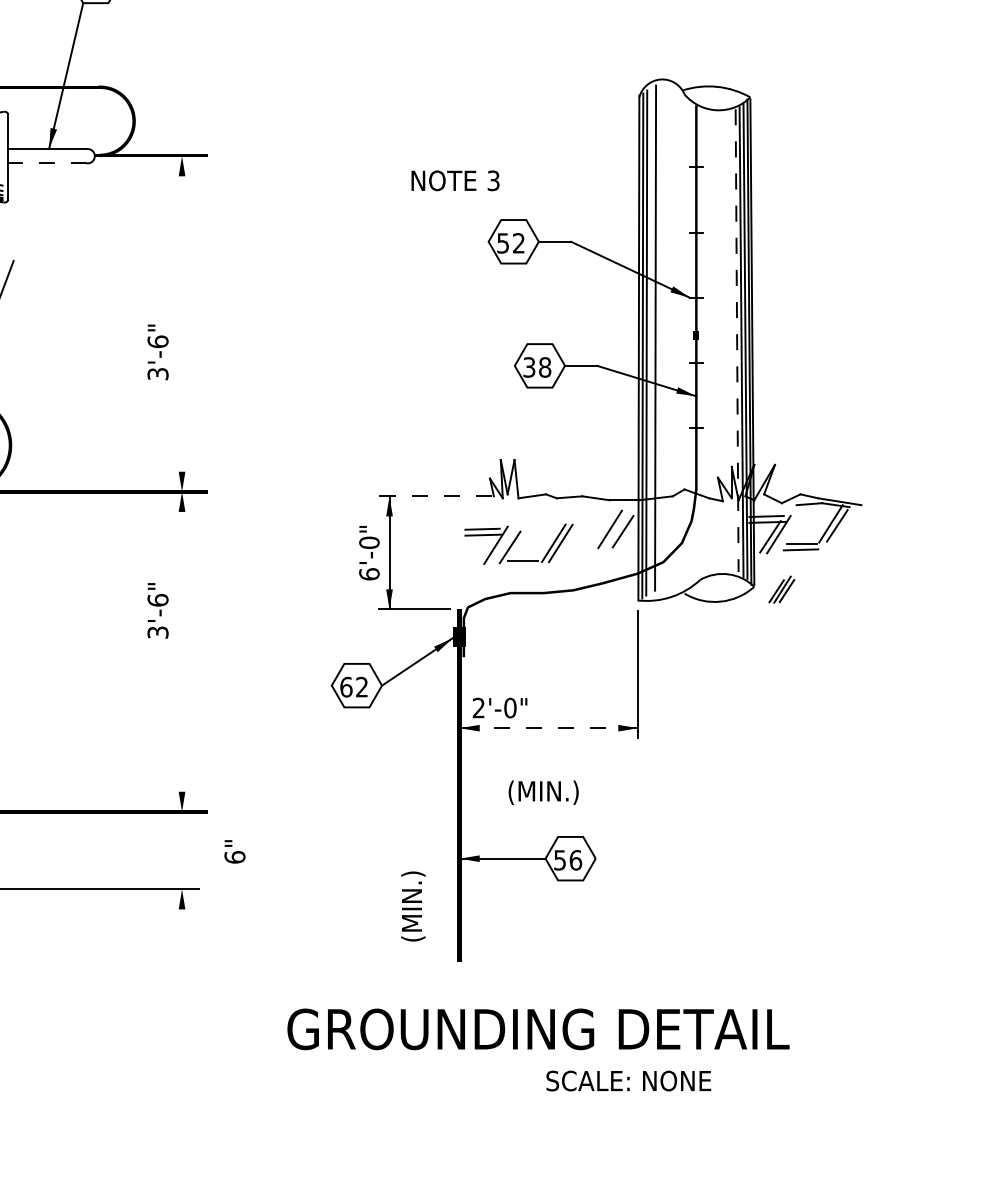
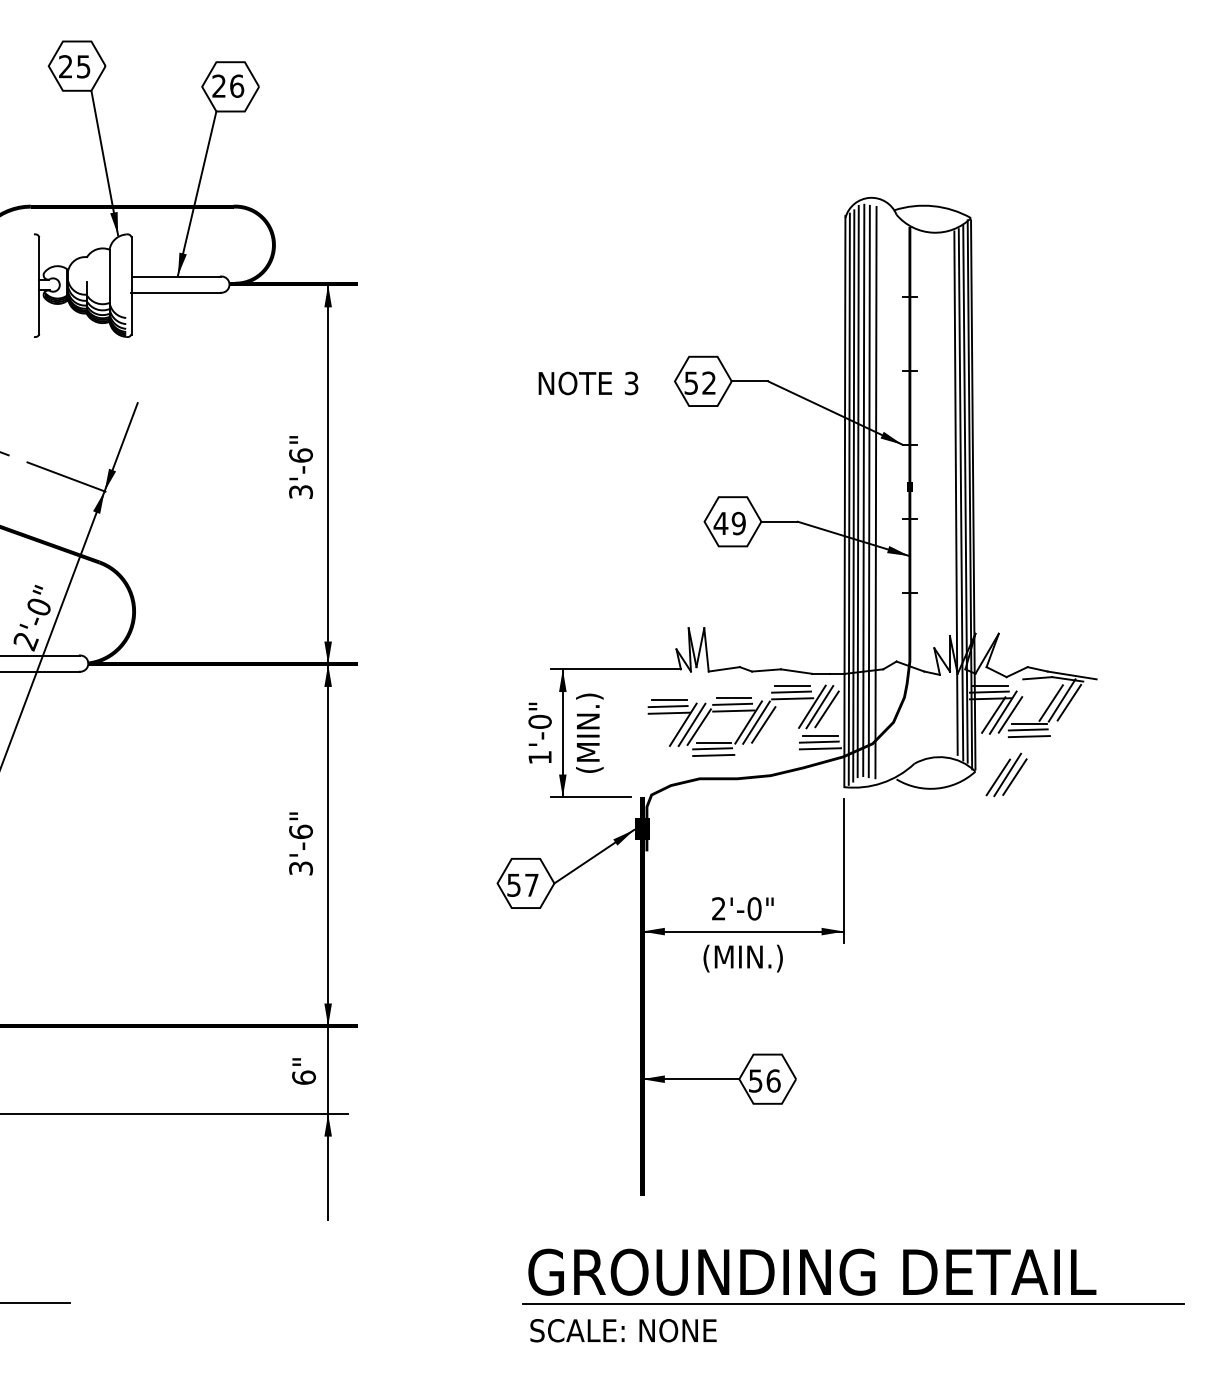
line: (47, 163) -> (176, 292), dashed -> solid
text: (455, 180) -> (588, 383), moved
line: (650, 339) -> (857, 491), added
line: (659, 339) -> (868, 491), added
line: (665, 339) -> (875, 492), added
line: (737, 340) -> (956, 493), dashed -> solid
text: (157, 352) -> (300, 467), moved
text: (536, 367) -> (729, 523), 38 -> 49
line: (436, 496) -> (616, 669), dashed -> solid
line: (592, 511) -> (792, 686), added
line: (767, 511) -> (990, 686), added
line: (591, 515) -> (791, 691), added
line: (540, 522) -> (733, 698), added
line: (592, 522) -> (792, 698), added
line: (483, 523) -> (669, 700), added
line: (820, 525) -> (1050, 702), added
line: (539, 526) -> (732, 703), added
line: (616, 530) -> (819, 707), added
line: (540, 532) -> (733, 710), added
line: (785, 536) -> (1010, 714), added
line: (503, 545) -> (691, 724), added
line: (566, 545) -> (763, 724), added
line: (617, 555) -> (820, 736), added
line: (801, 555) -> (1028, 736), added
line: (615, 560) -> (818, 741), added
line: (521, 566) -> (712, 748), added
line: (616, 566) -> (819, 748), added
line: (182, 568) -> (328, 751), added
line: (522, 572) -> (713, 755), added
text: (368, 574) -> (539, 757), 6'-0" -> 1'-0"
part: (781, 589) -> (1006, 774), size x1.43
text: (157, 610) -> (300, 843), moved
text: (353, 686) -> (522, 884), 62 -> 57
text: (499, 707) -> (742, 908), moved
line: (548, 728) -> (742, 931), dashed -> solid
text: (543, 792) -> (742, 958), moved
text: (234, 851) -> (303, 1071), moved
text: (413, 905) -> (589, 732), moved
text: (538, 1028) -> (812, 1271), moved
line: (646, 1057) -> (853, 1304), added
text: (628, 1080) -> (623, 1330), moved

